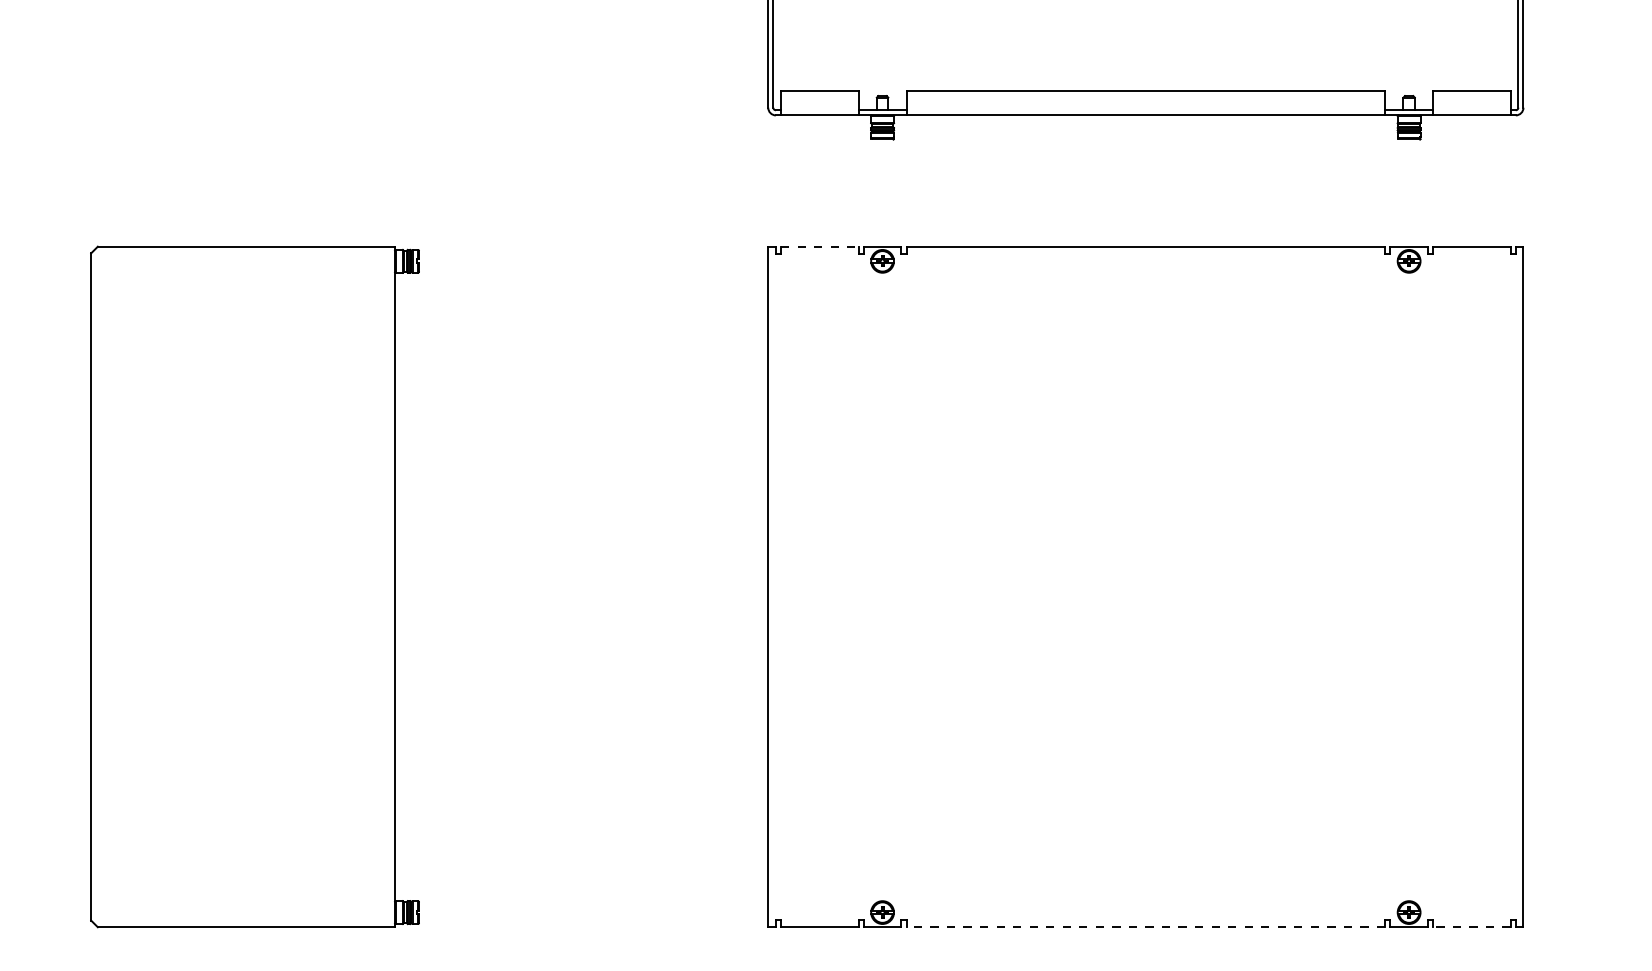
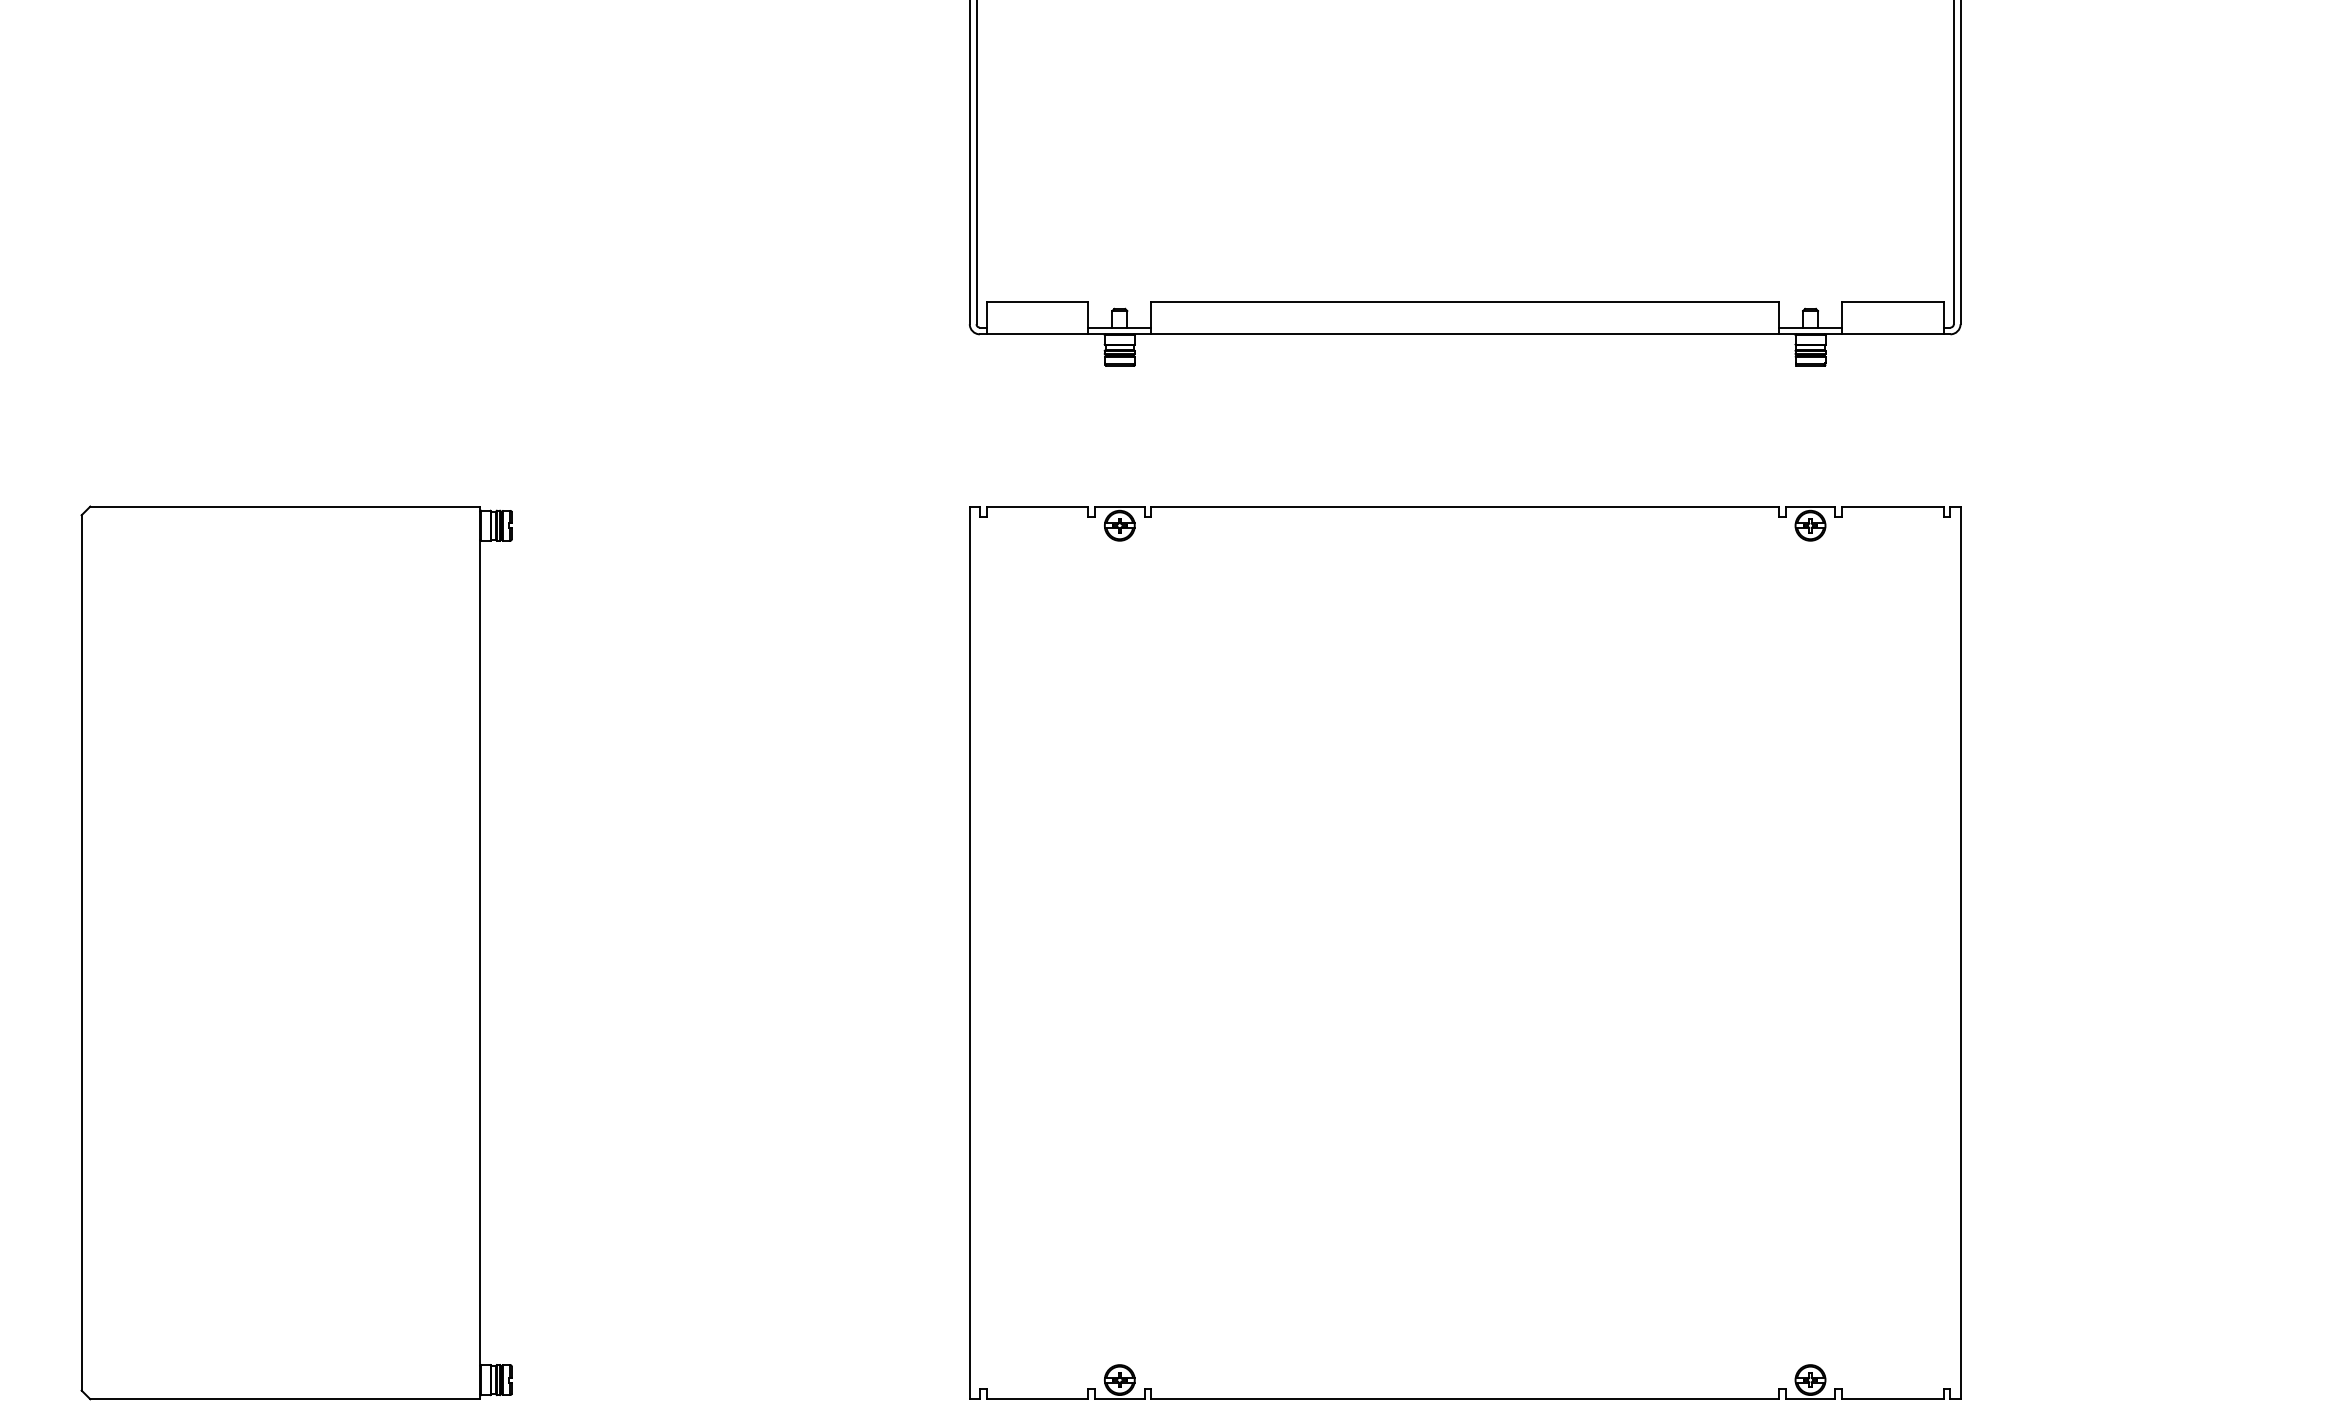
line: (819, 246) -> (1037, 506), dashed -> solid
line: (1146, 927) -> (1465, 1399), dashed -> solid
line: (1471, 927) -> (1892, 1399), dashed -> solid

